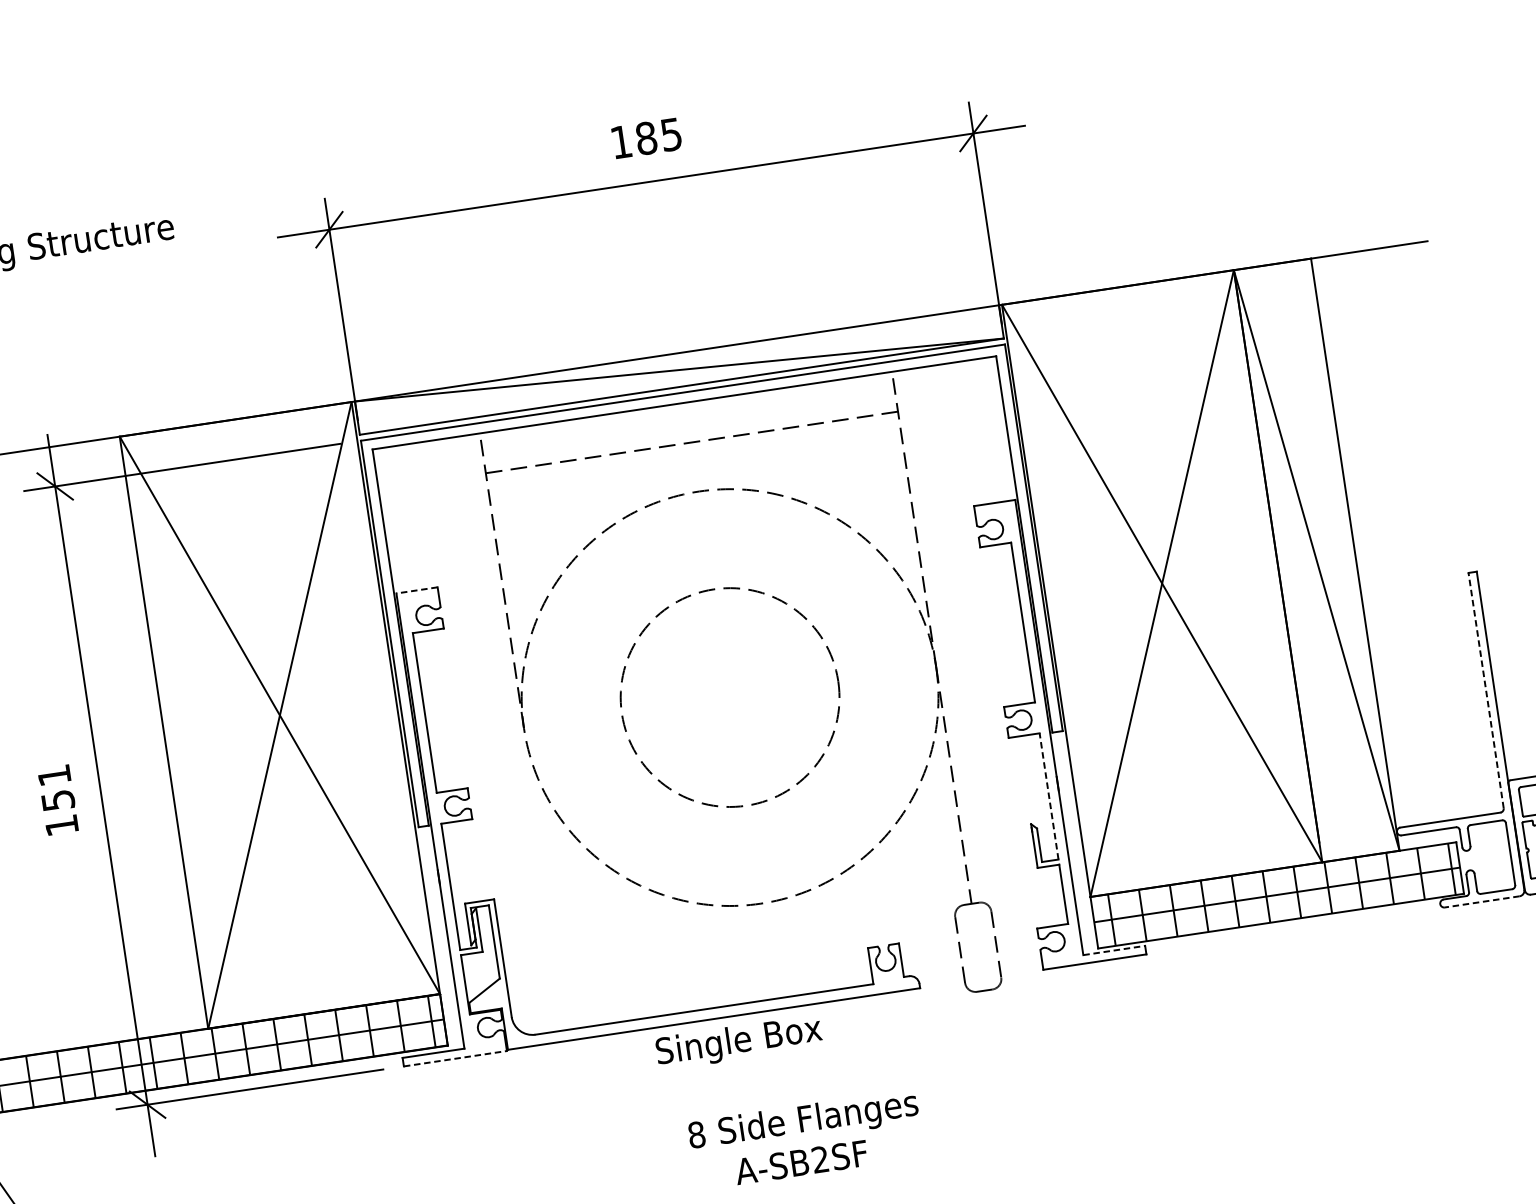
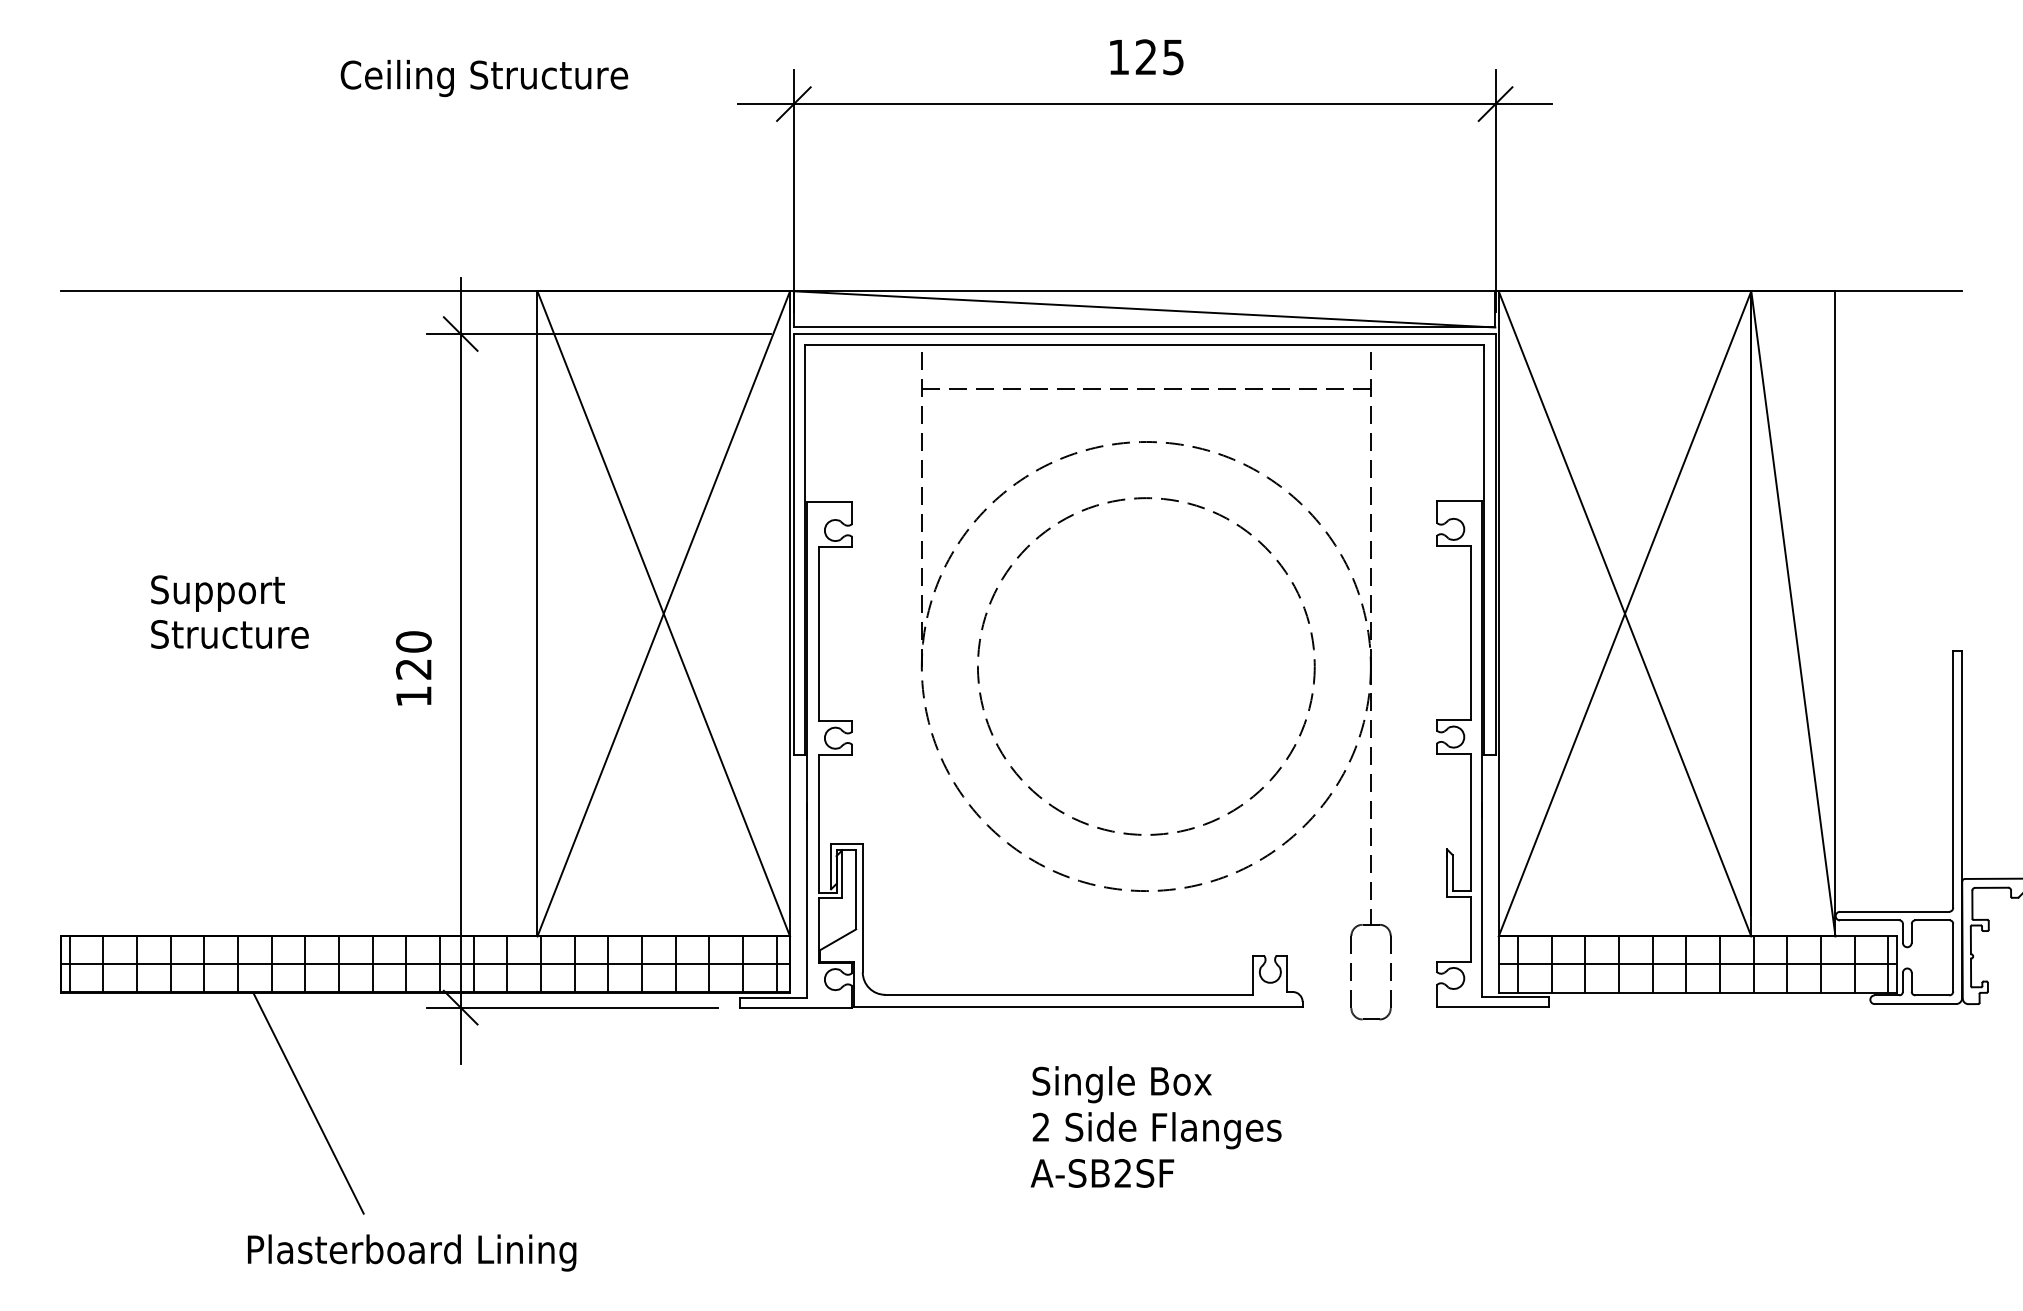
text: (645, 138) -> (1145, 57), 185 -> 125
line: (416, 590) -> (829, 502), dashed -> solid
line: (1486, 690) -> (1953, 779), dashed -> solid
circle: (730, 697) -> (1146, 666), size x1.43
text: (55, 787) -> (413, 655), 151 -> 120
line: (1048, 796) -> (1470, 822), dashed -> solid
line: (1482, 902) -> (1915, 1004), dashed -> solid
line: (1114, 950) -> (1515, 997), dashed -> solid
text: (738, 1042) -> (1121, 1084), moved
line: (455, 1058) -> (796, 1007), dashed -> solid
text: (696, 1134) -> (1040, 1126), 8 -> 2
text: (801, 1162) -> (1102, 1173), moved

